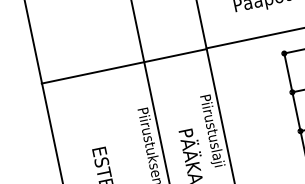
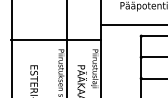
line: (124, 66) -> (56, 40), moved

